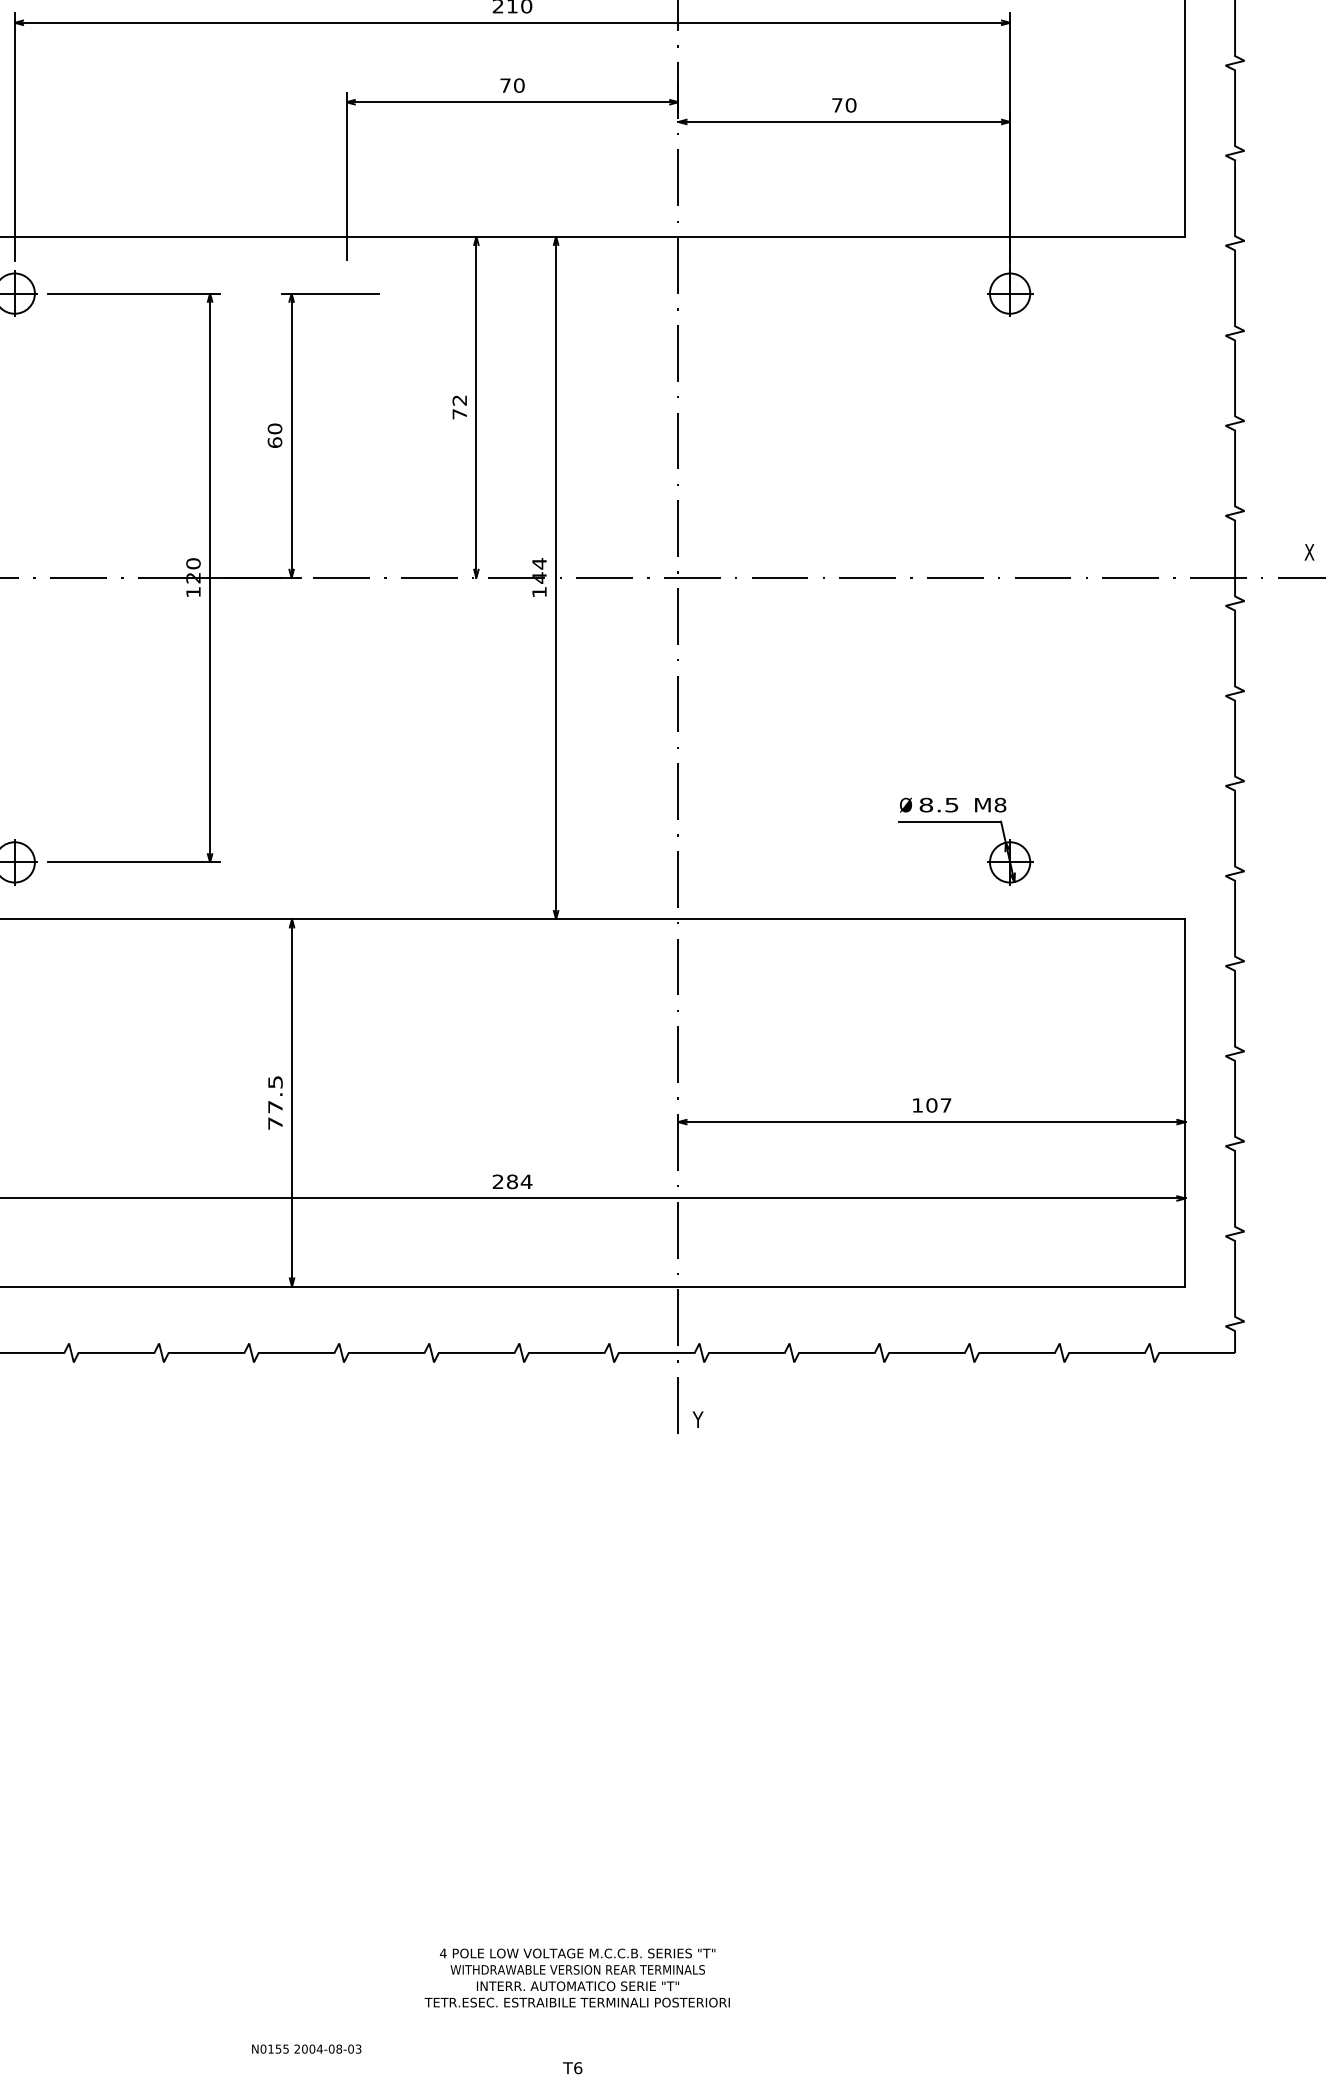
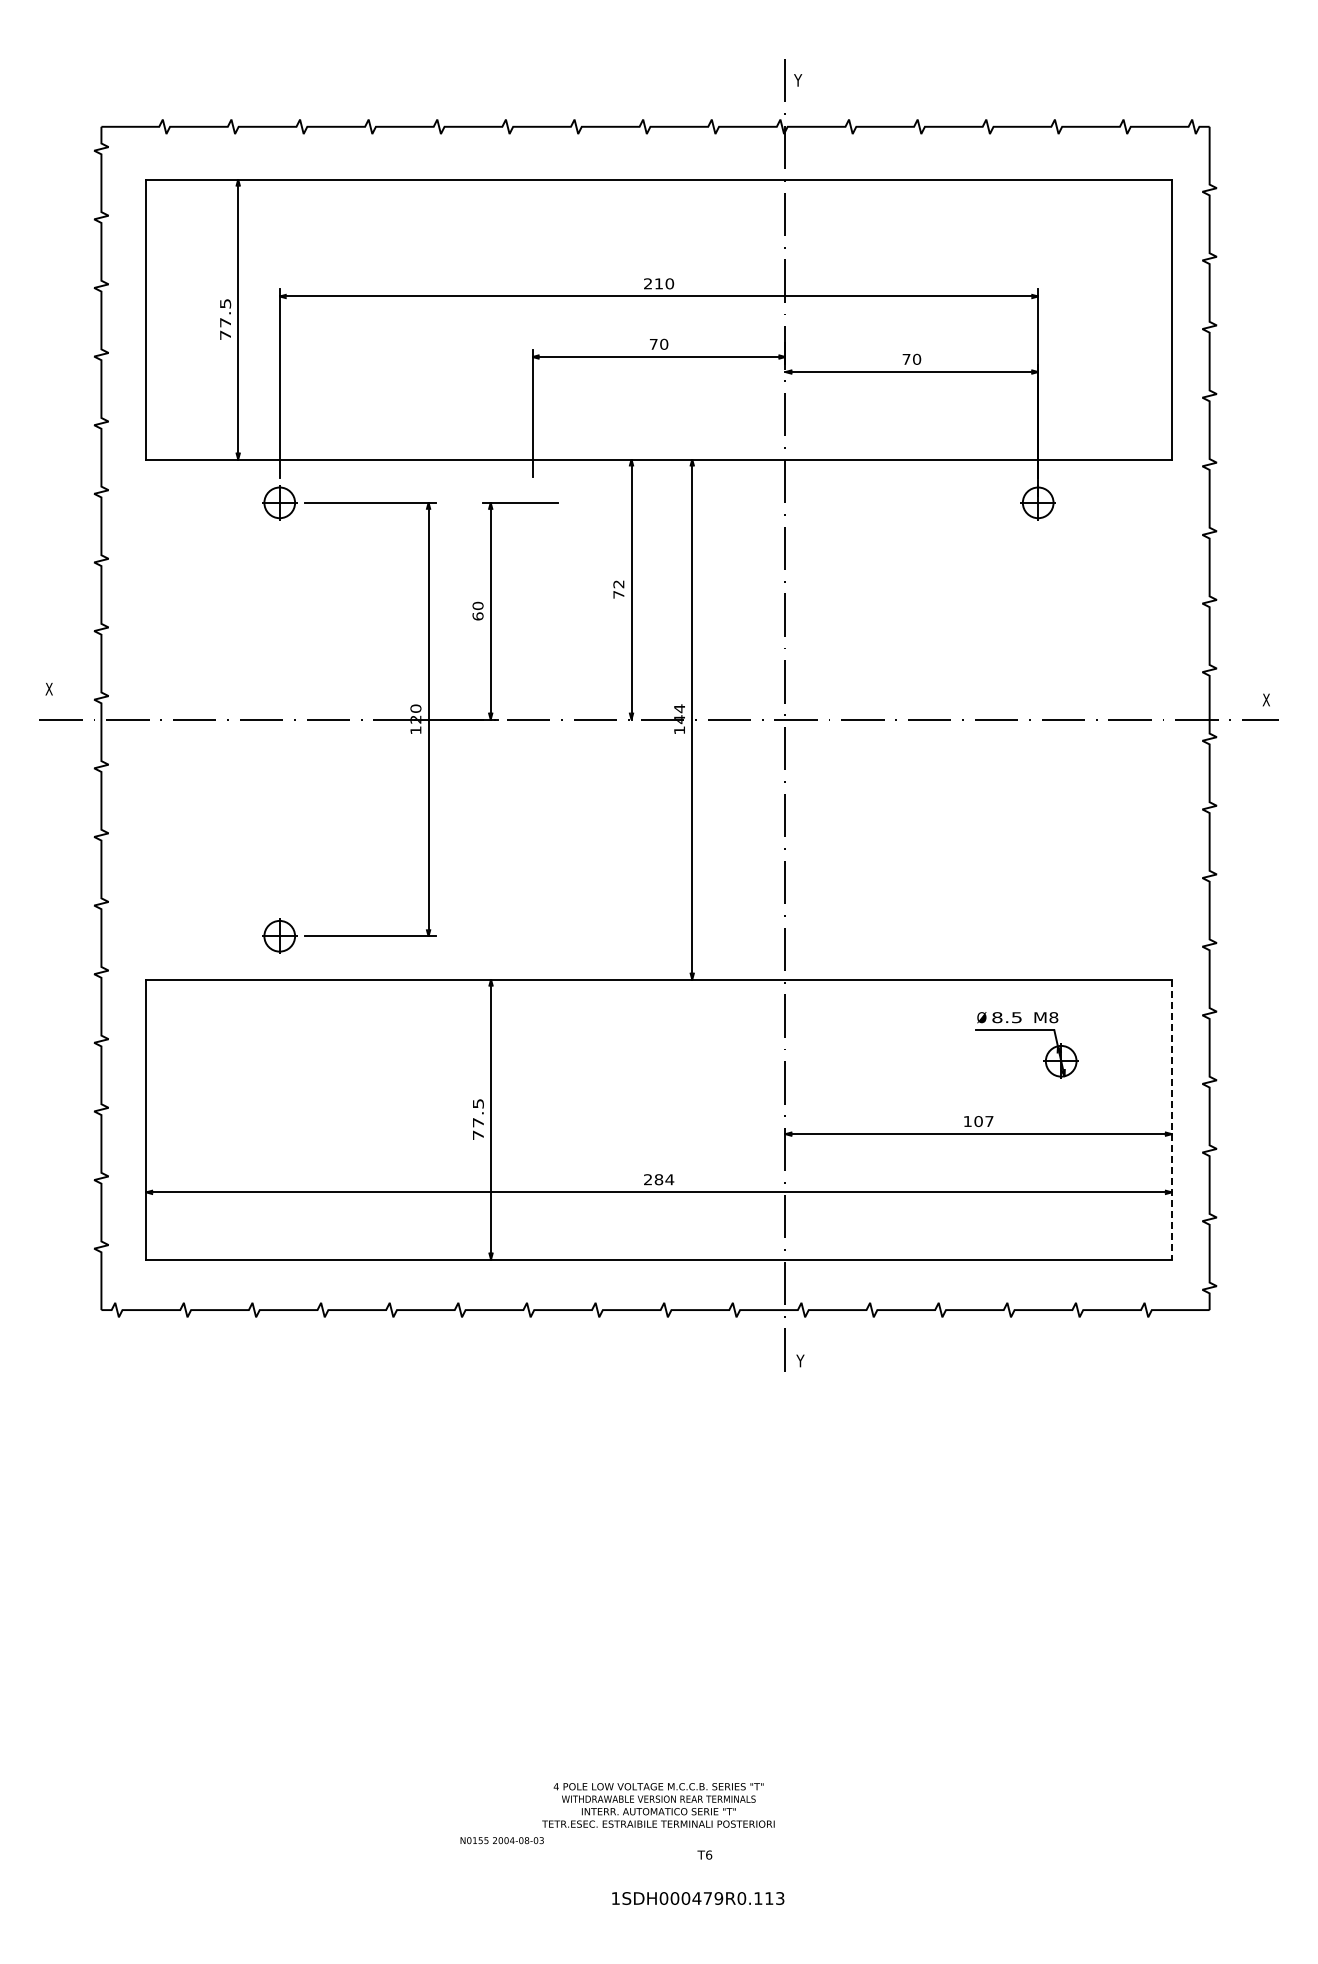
part: (964, 822) -> (1026, 1030), moved
line: (1185, 1102) -> (1171, 1119), solid -> dashed
text: (577, 1978) -> (658, 1805), moved

